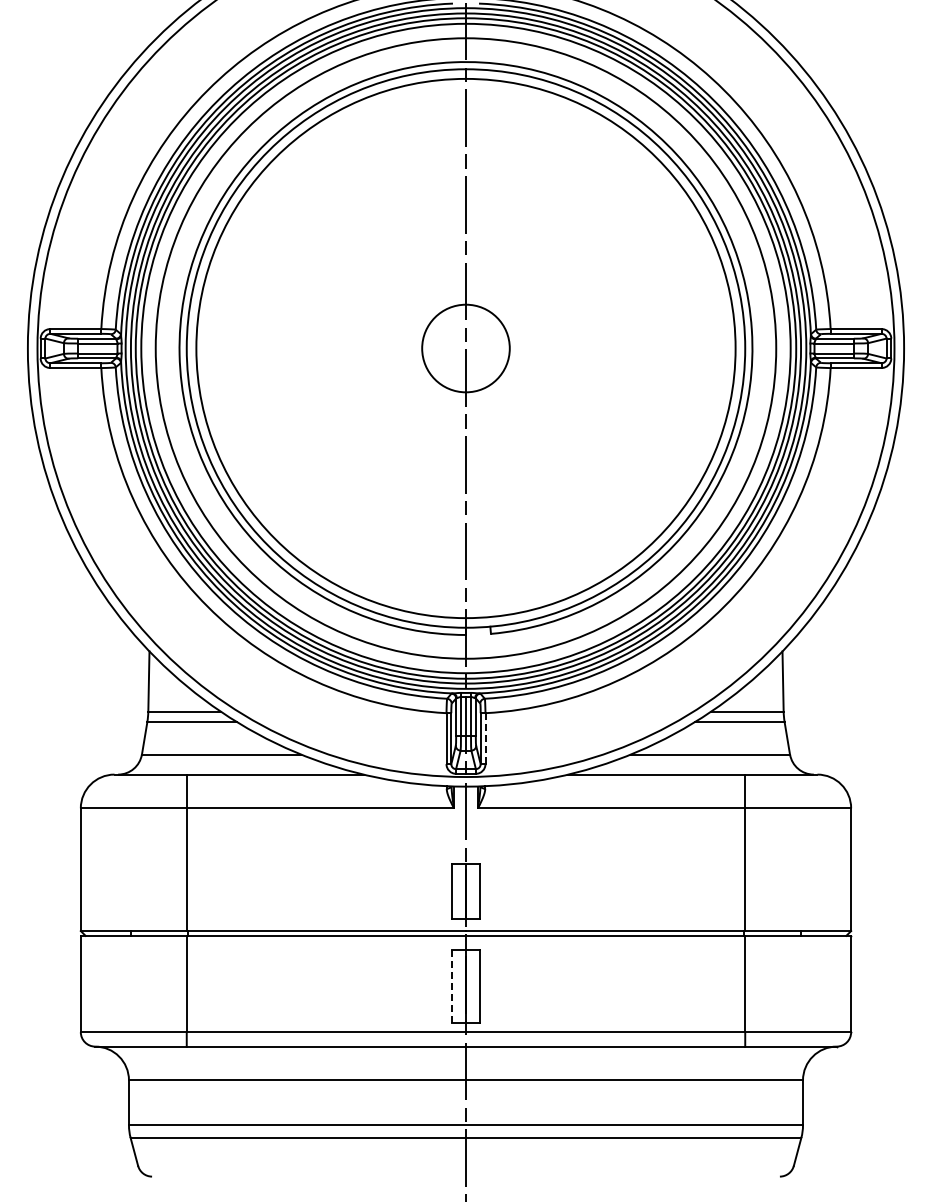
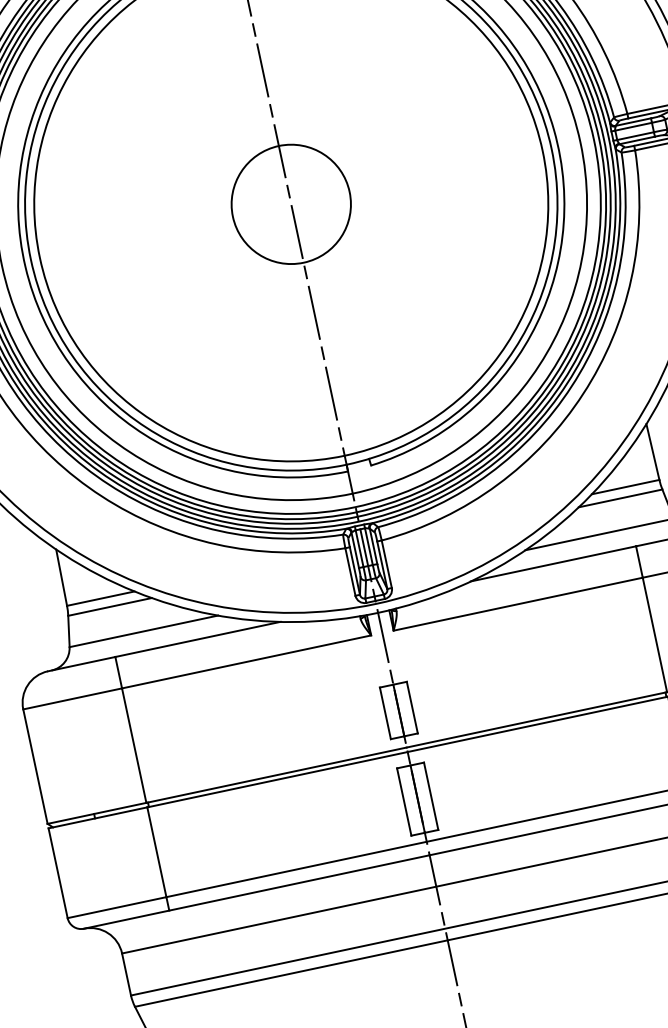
circle: (465, 348) -> (290, 204), size x1.43
line: (485, 738) -> (386, 564), dashed -> solid
line: (451, 985) -> (404, 801), dashed -> solid

